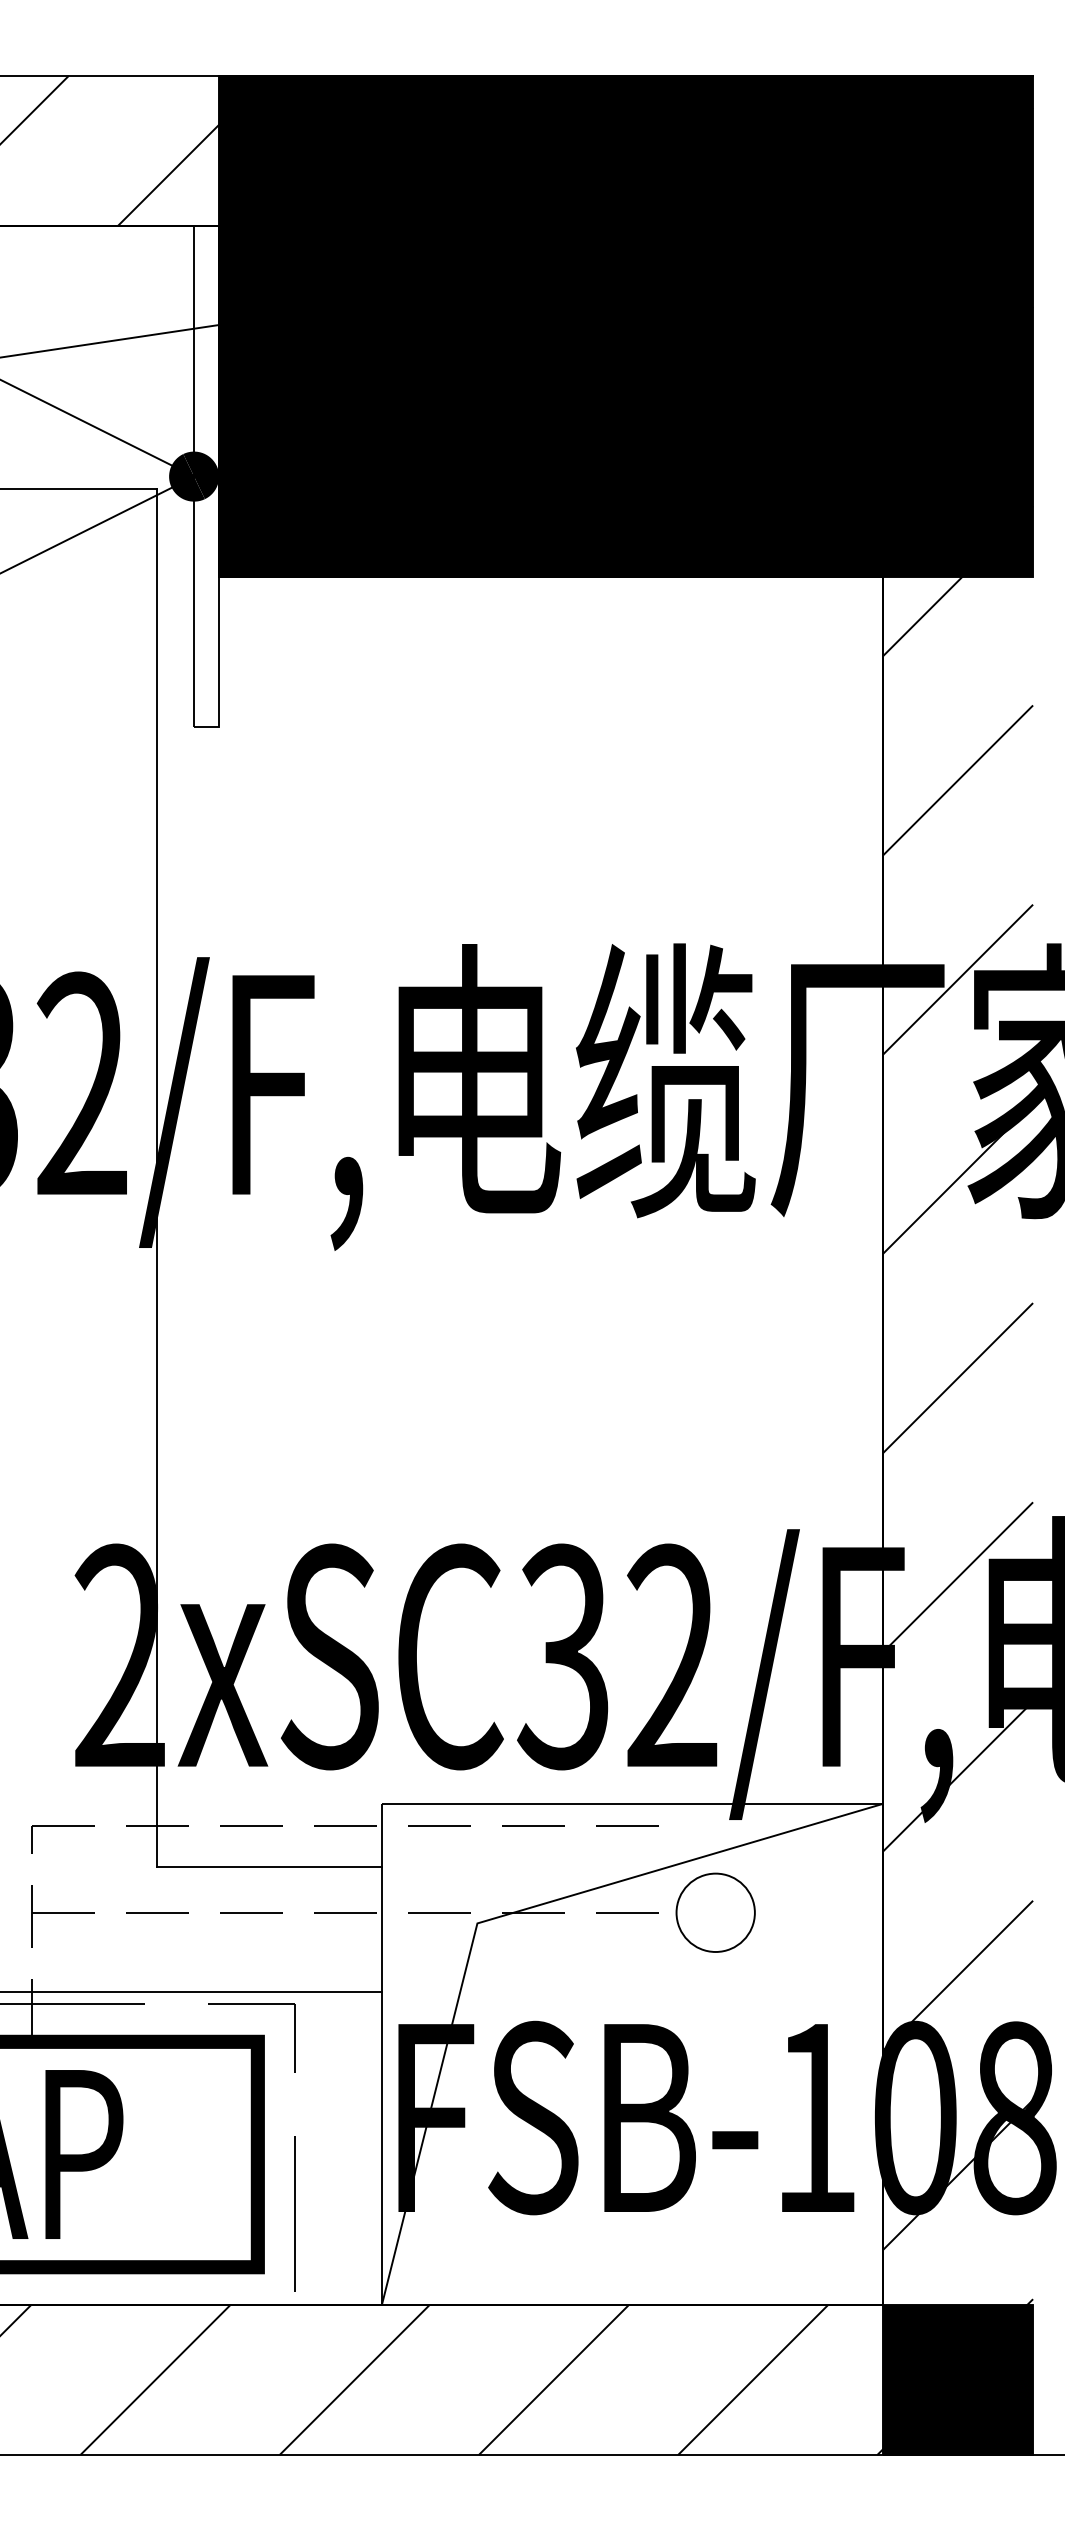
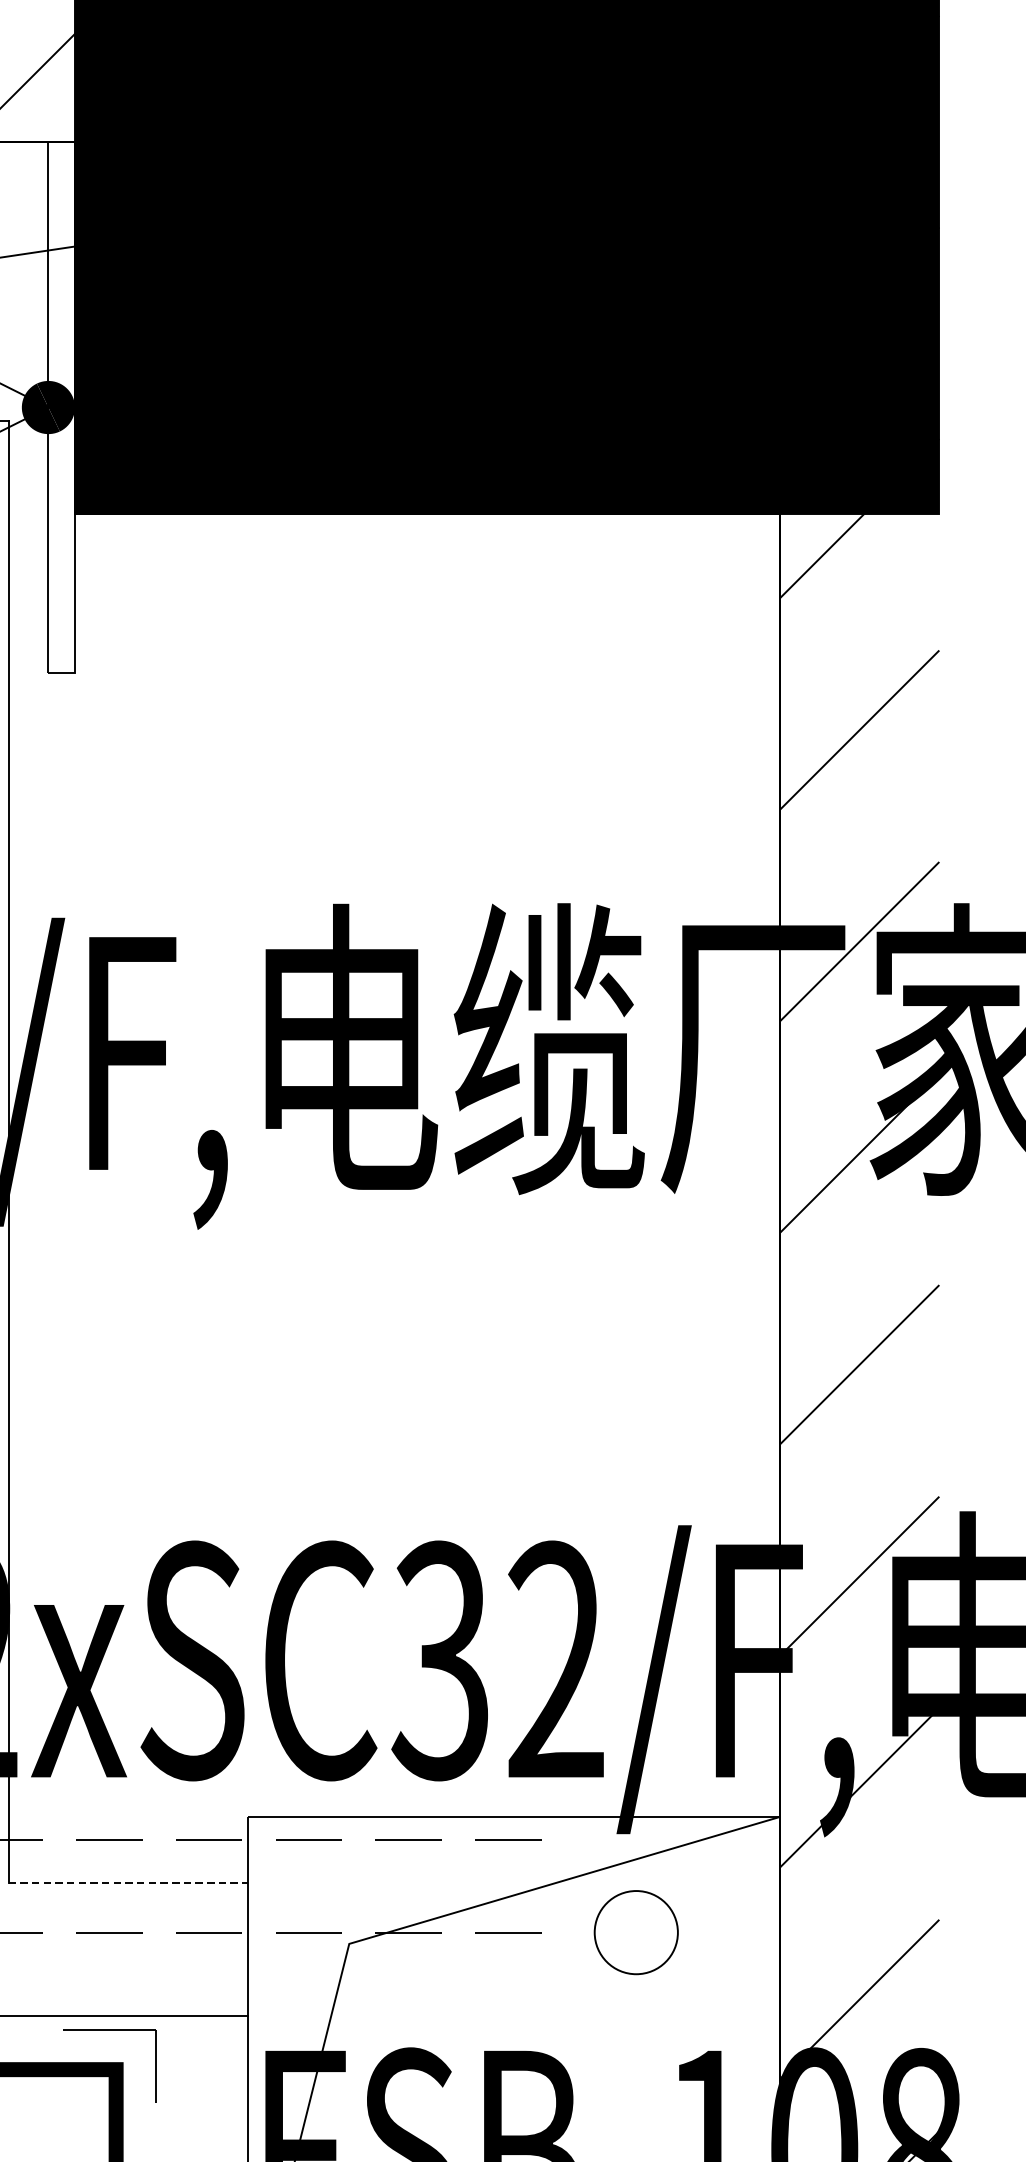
line: (269, 1866) -> (128, 1883), solid -> dashed
circle: (715, 1912) -> (636, 1932), moved

